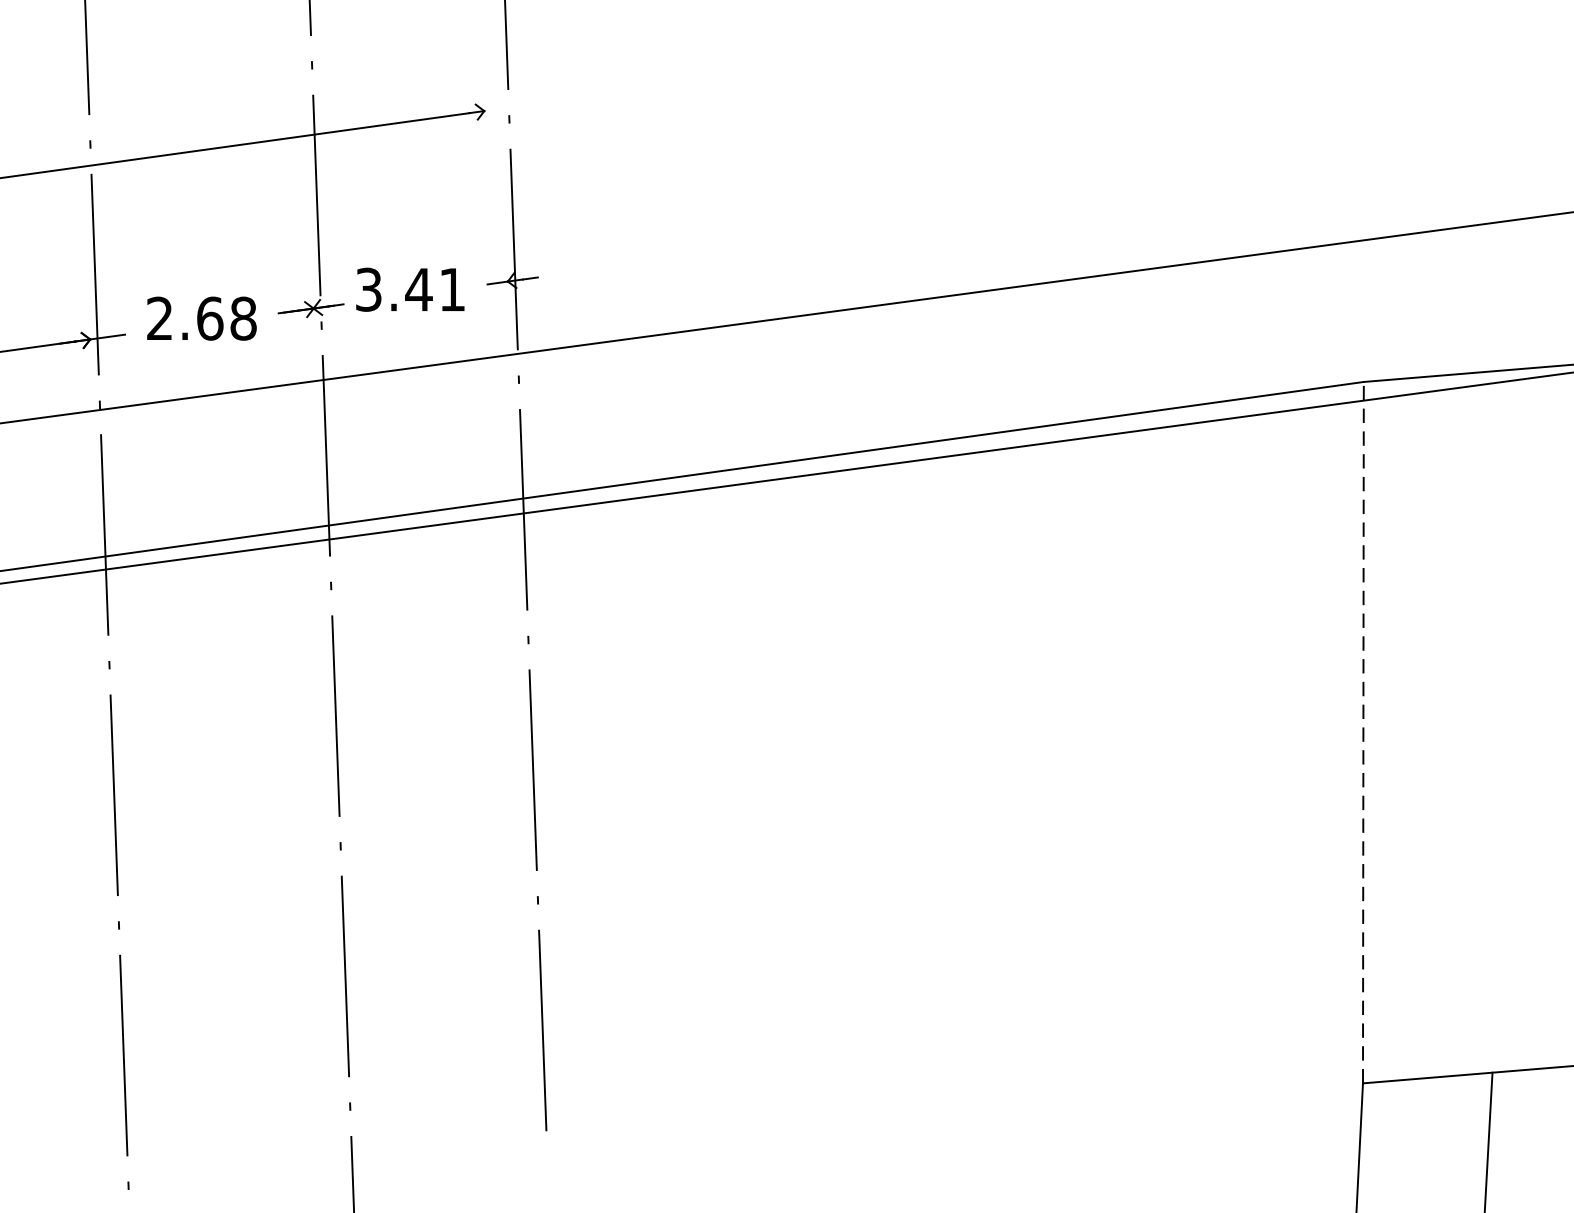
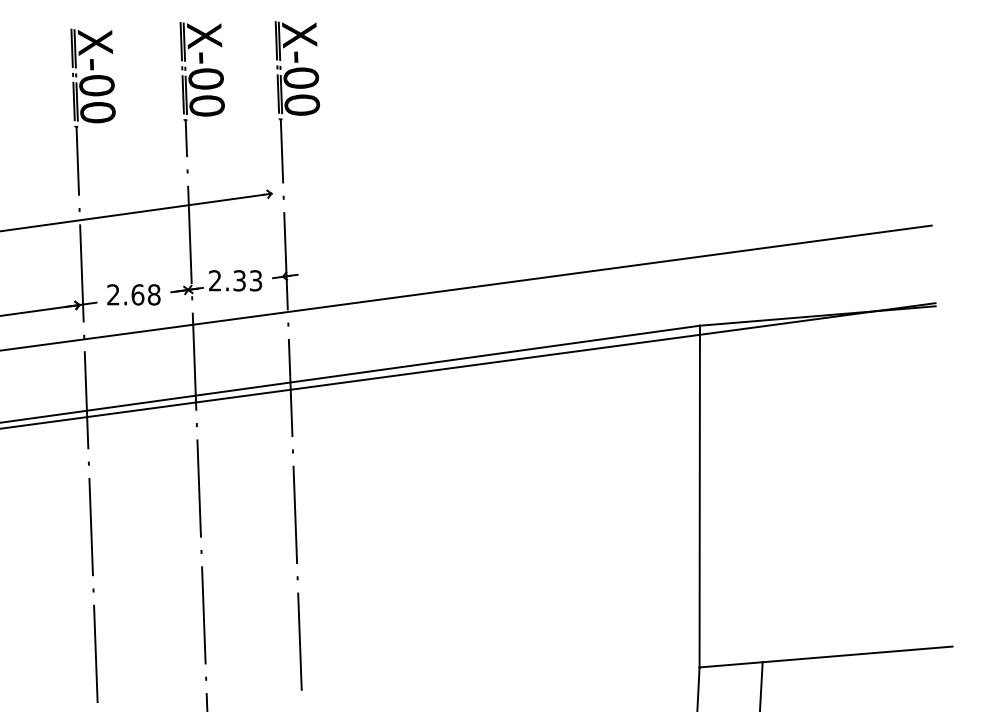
text: (410, 289) -> (235, 280), 3.41 -> 2.33
line: (1362, 732) -> (699, 496), dashed -> solid

